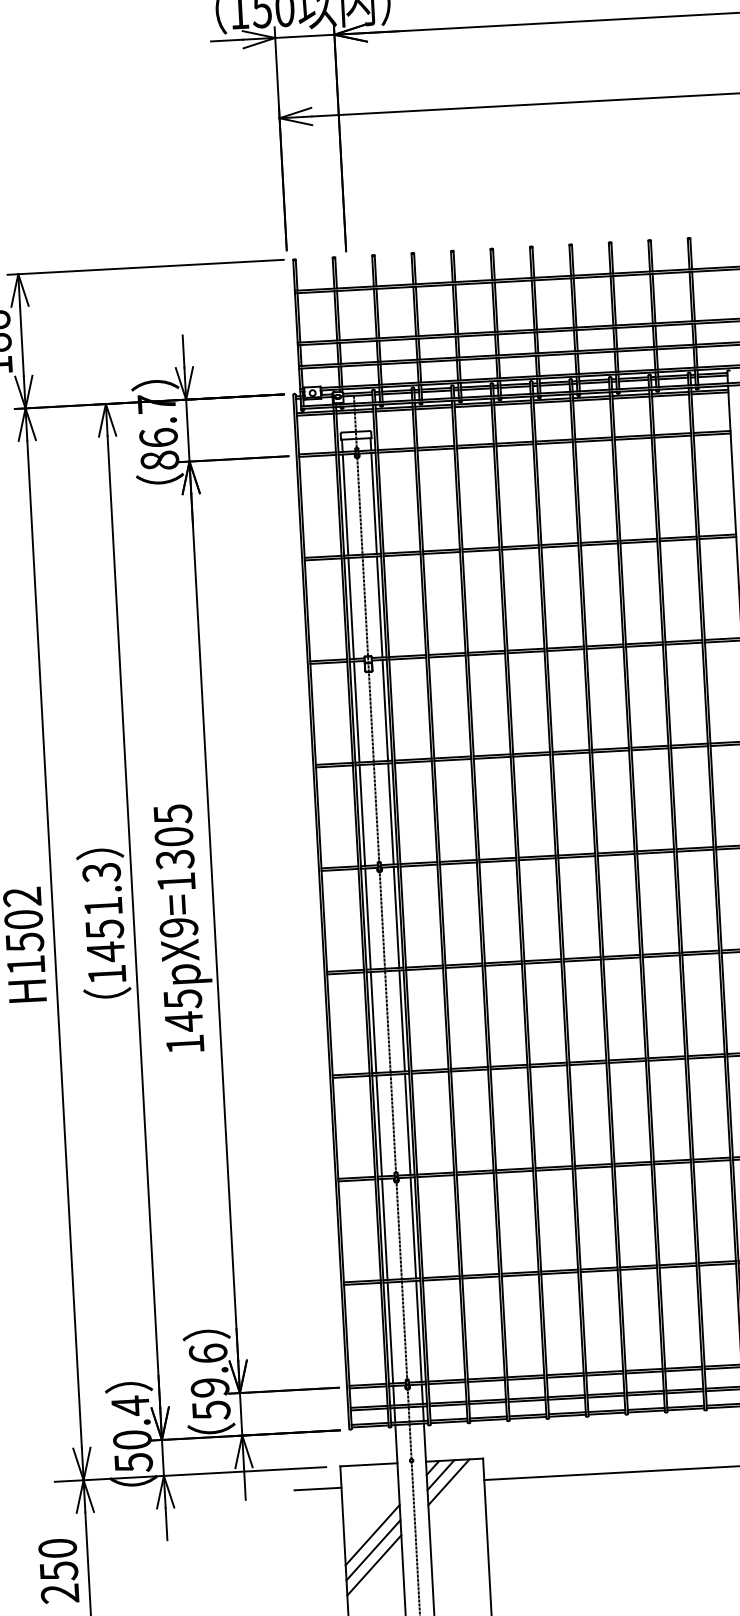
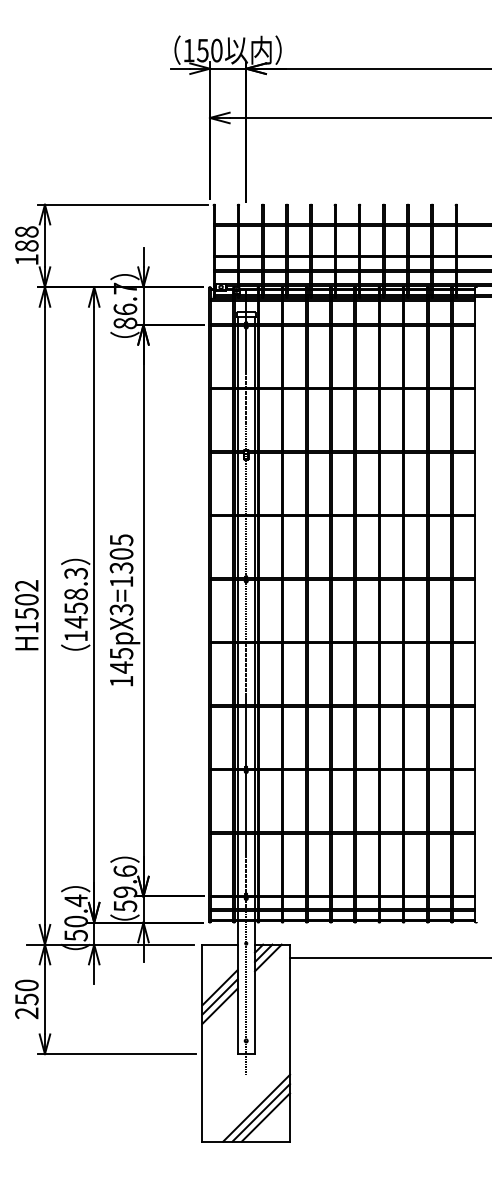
text: (102, 906) -> (75, 594), 1451.3 -> 1458.3
text: (178, 927) -> (121, 609), 145pX9=1305 -> 145pX3=1305
line: (317, 1488) -> (187, 957), removed

